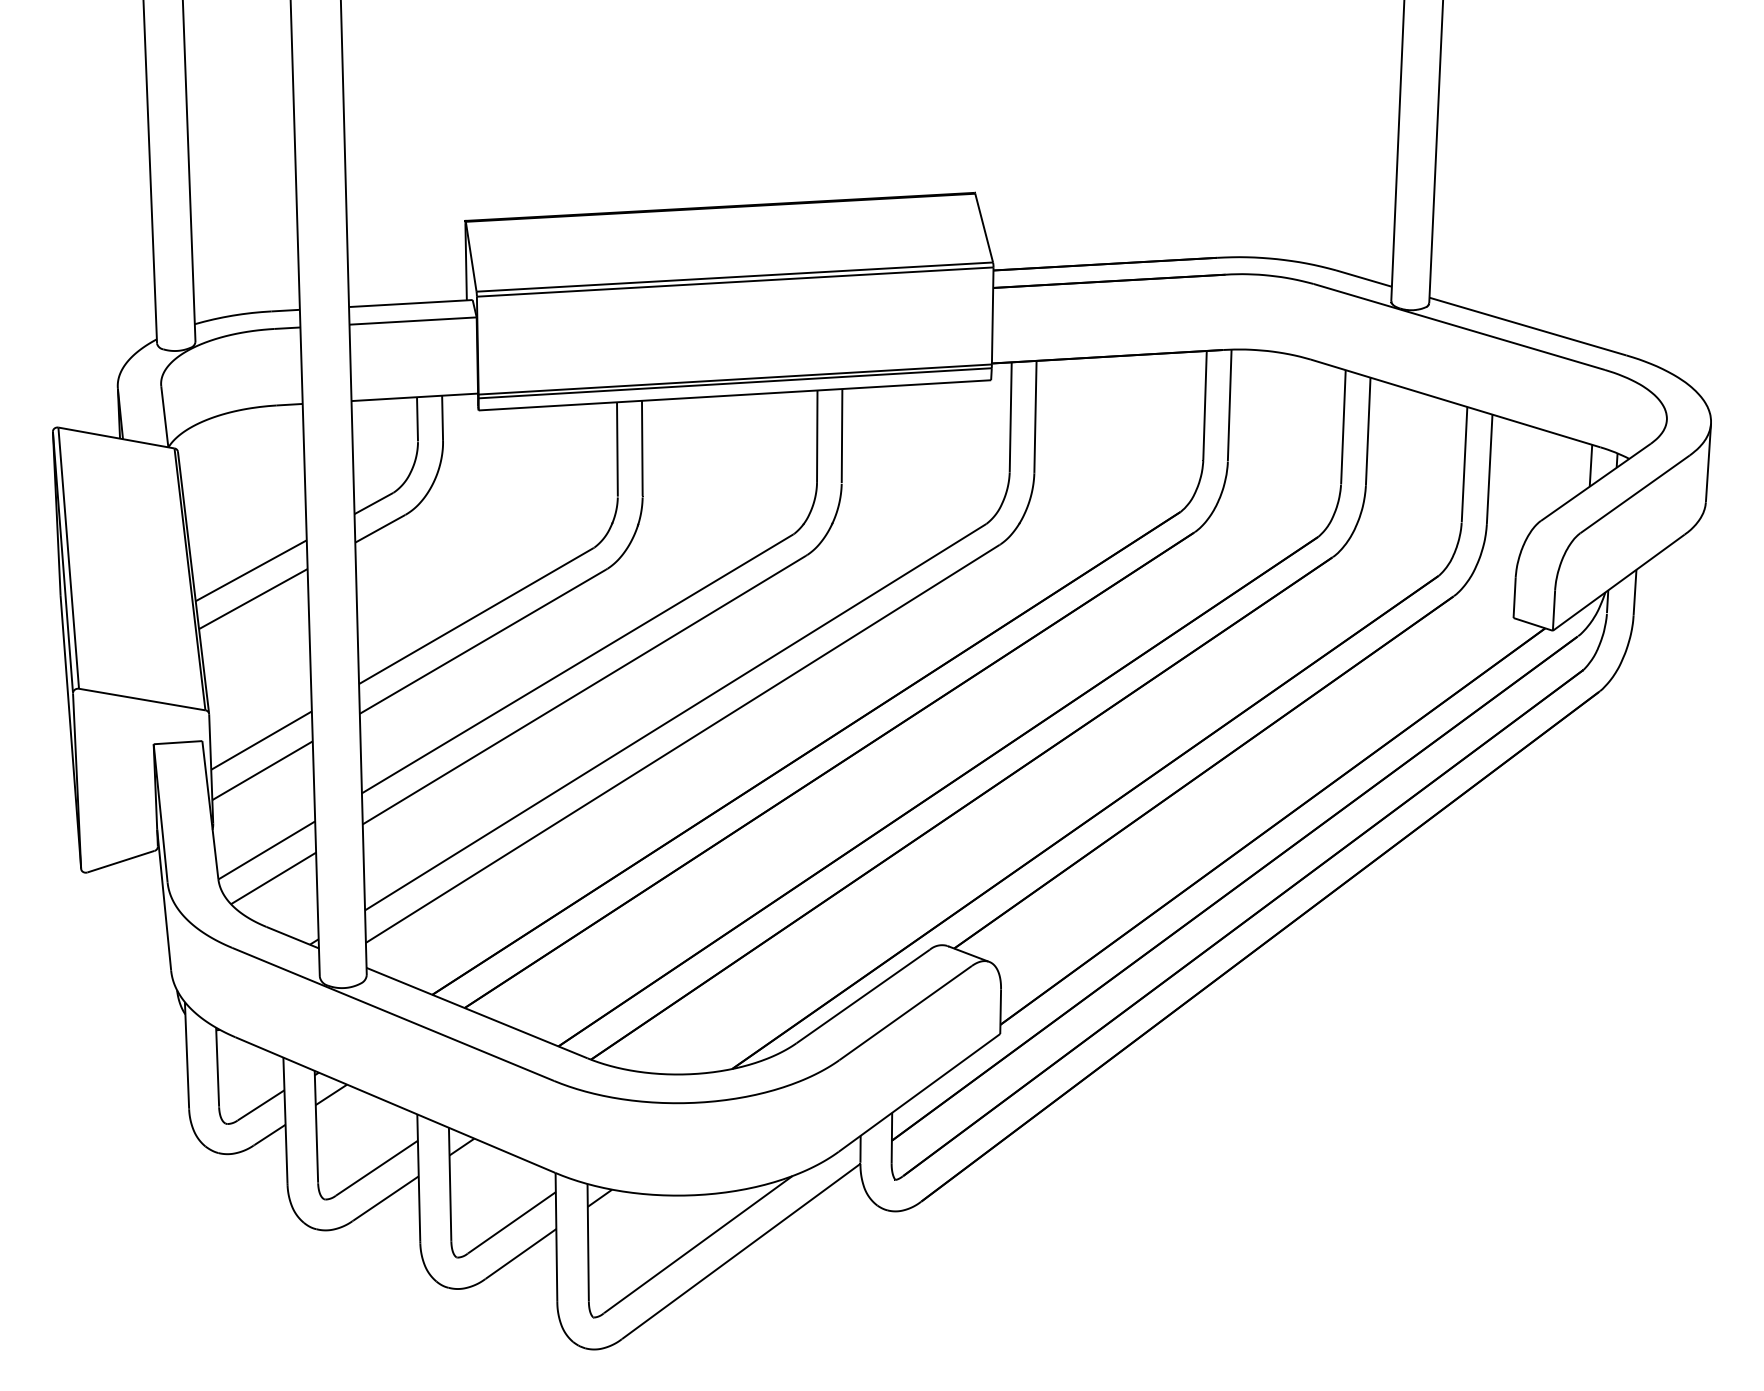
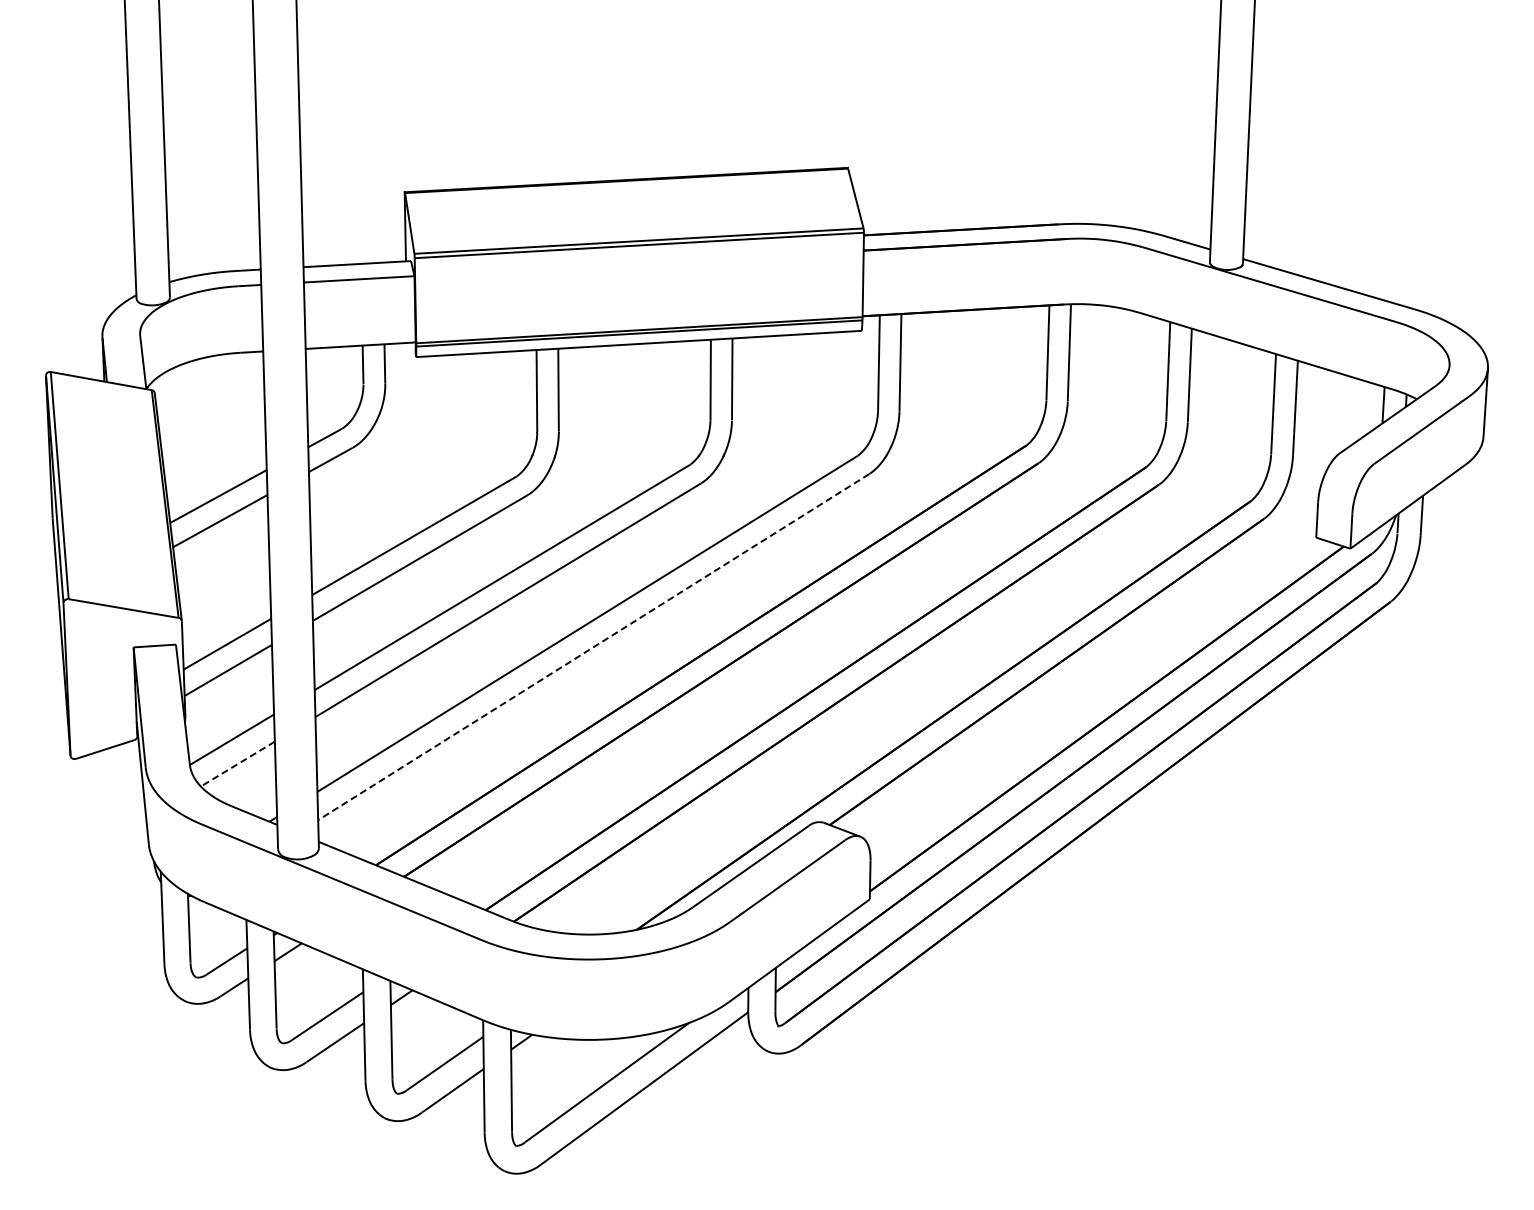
line: (682, 744) -> (593, 647), solid -> dashed
line: (273, 878) -> (237, 764), solid -> dashed

